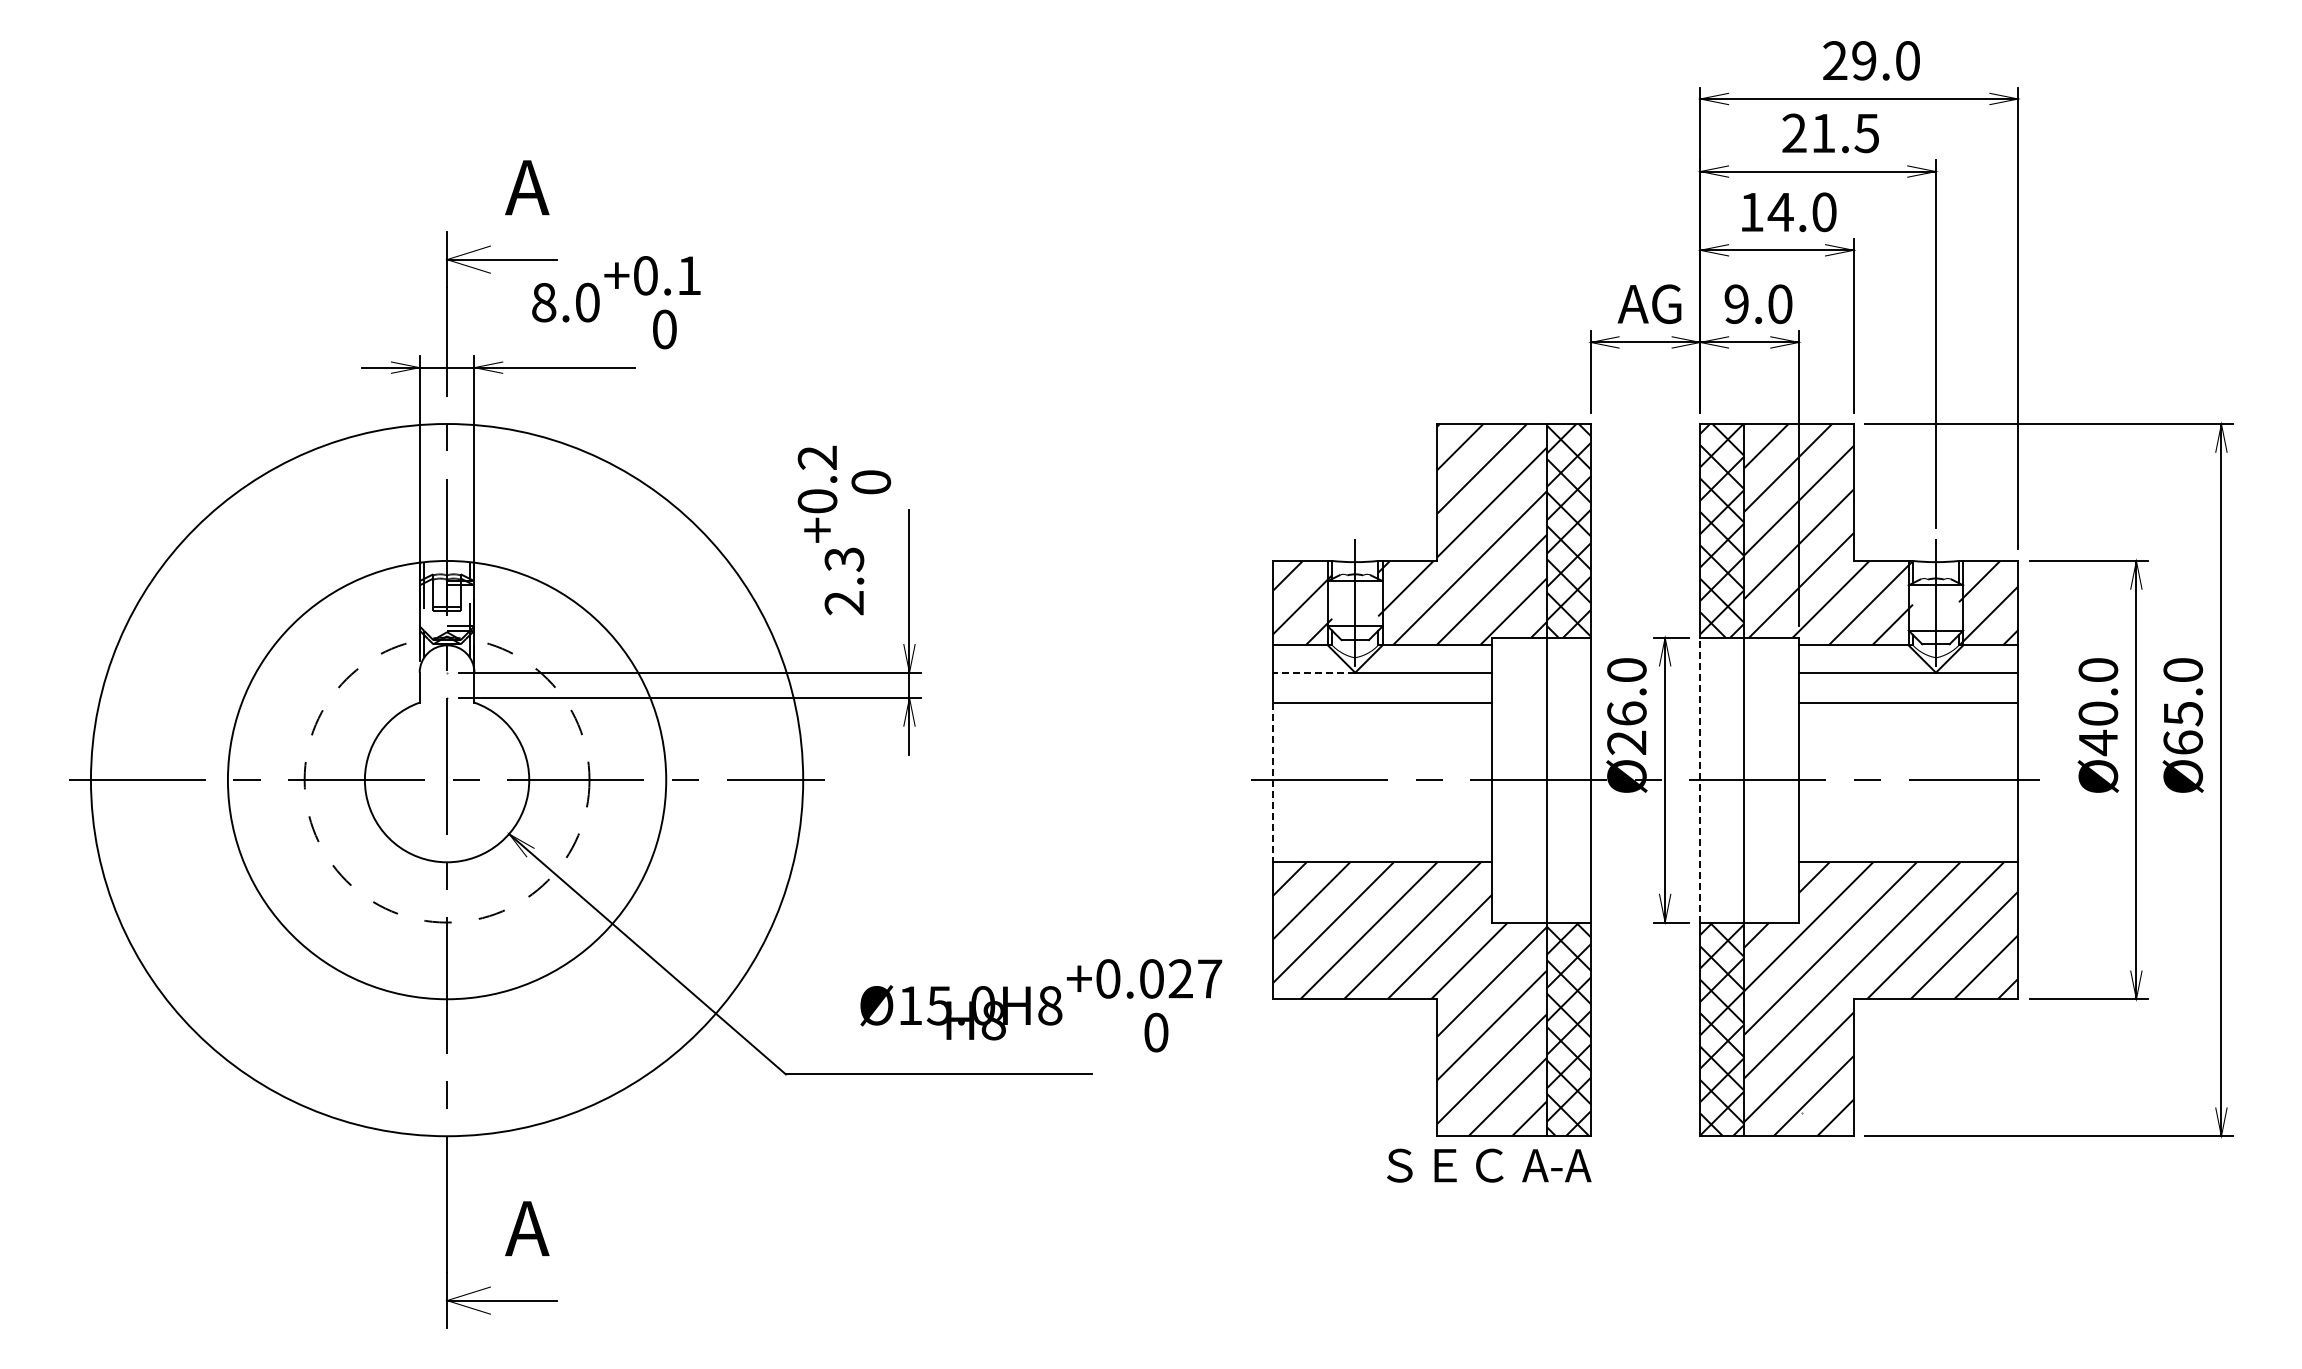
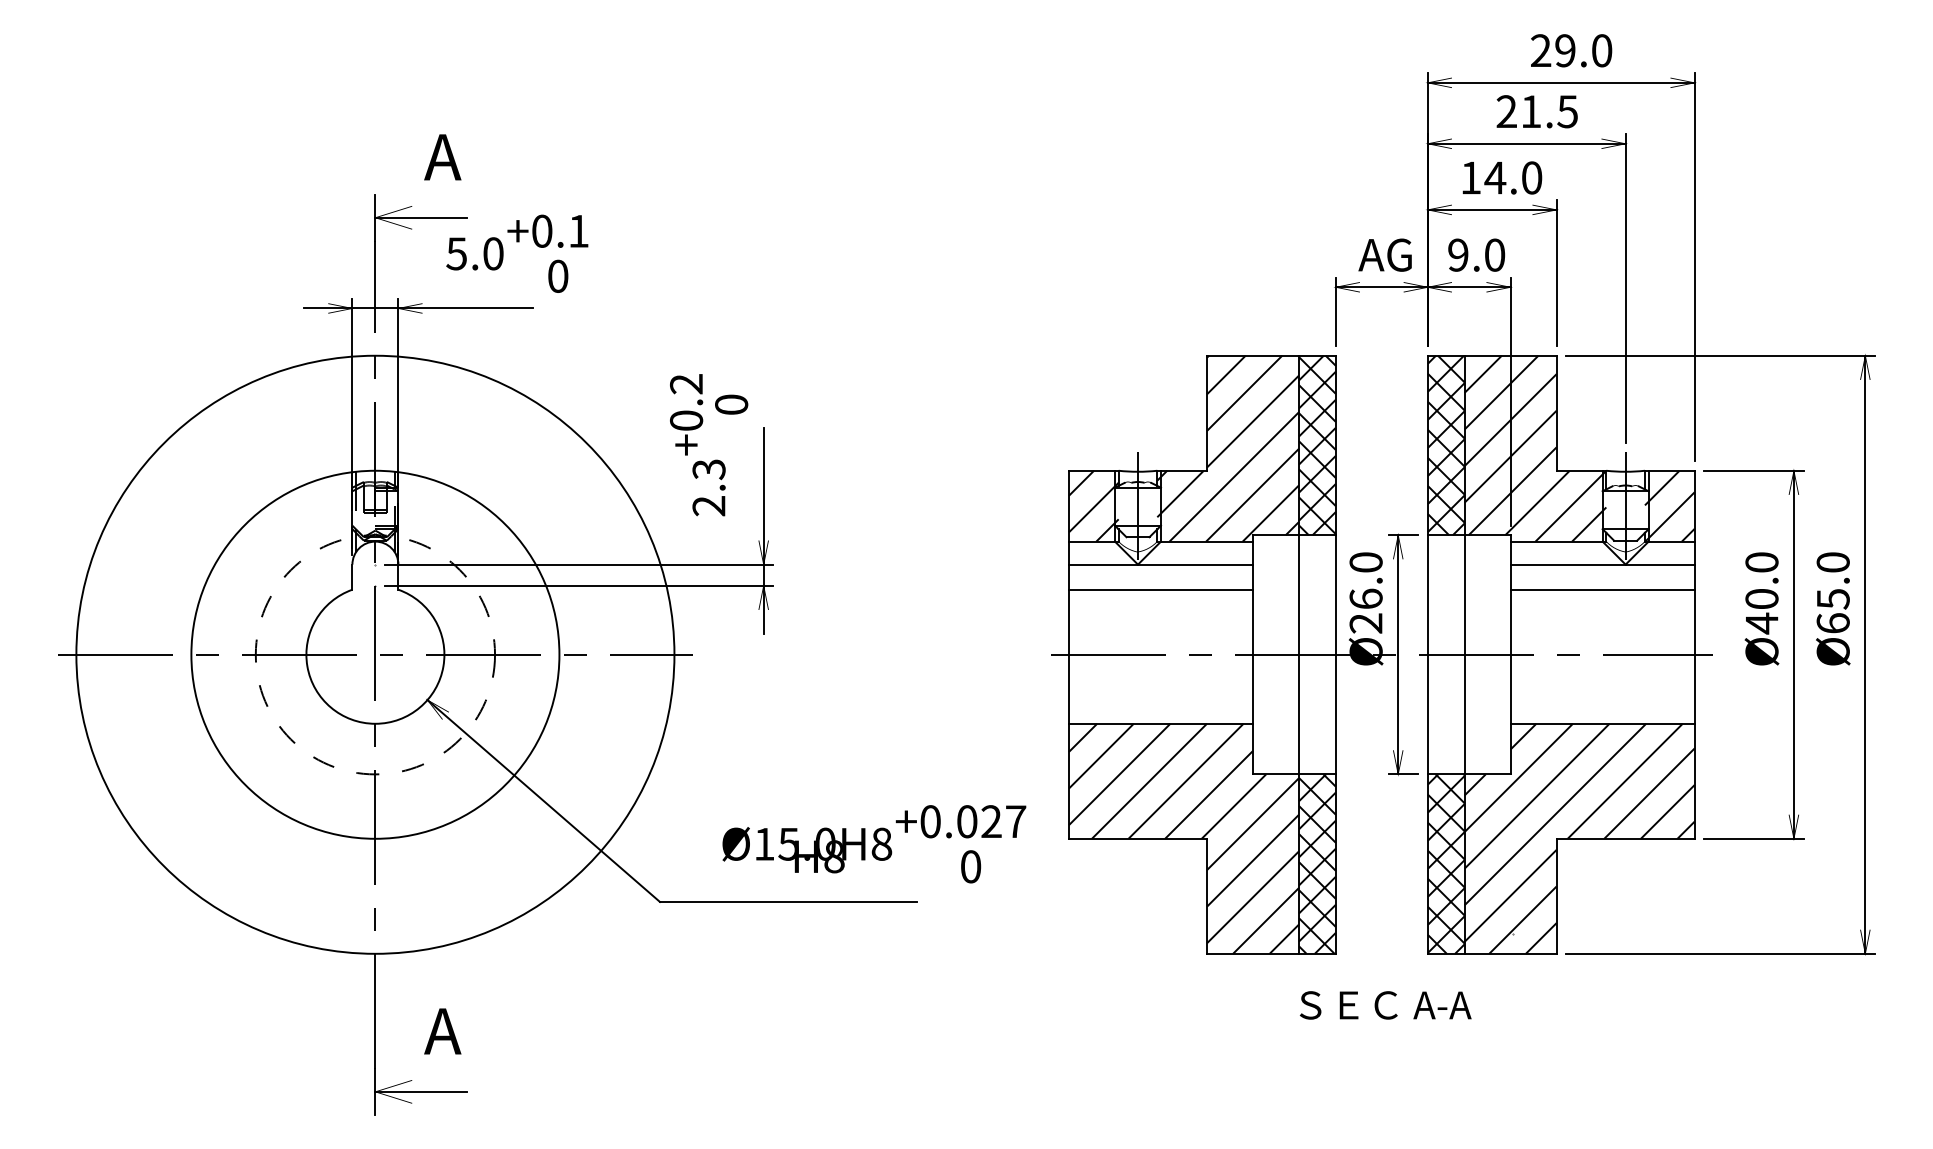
text: (543, 302) -> (456, 253), 8.0 -> 5.0
line: (1313, 672) -> (1102, 564), dashed -> solid
line: (1700, 779) -> (1427, 654), dashed -> solid
line: (1273, 782) -> (1069, 656), dashed -> solid
text: (1489, 1165) -> (1385, 1005), moved

